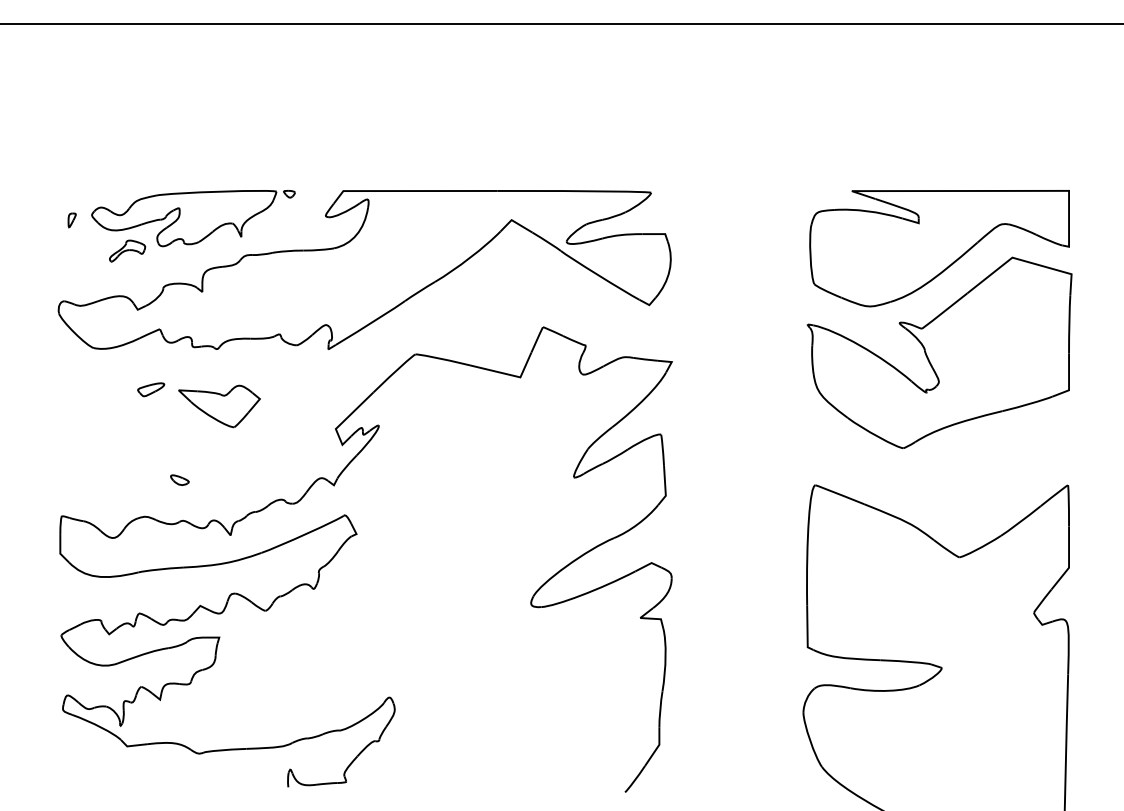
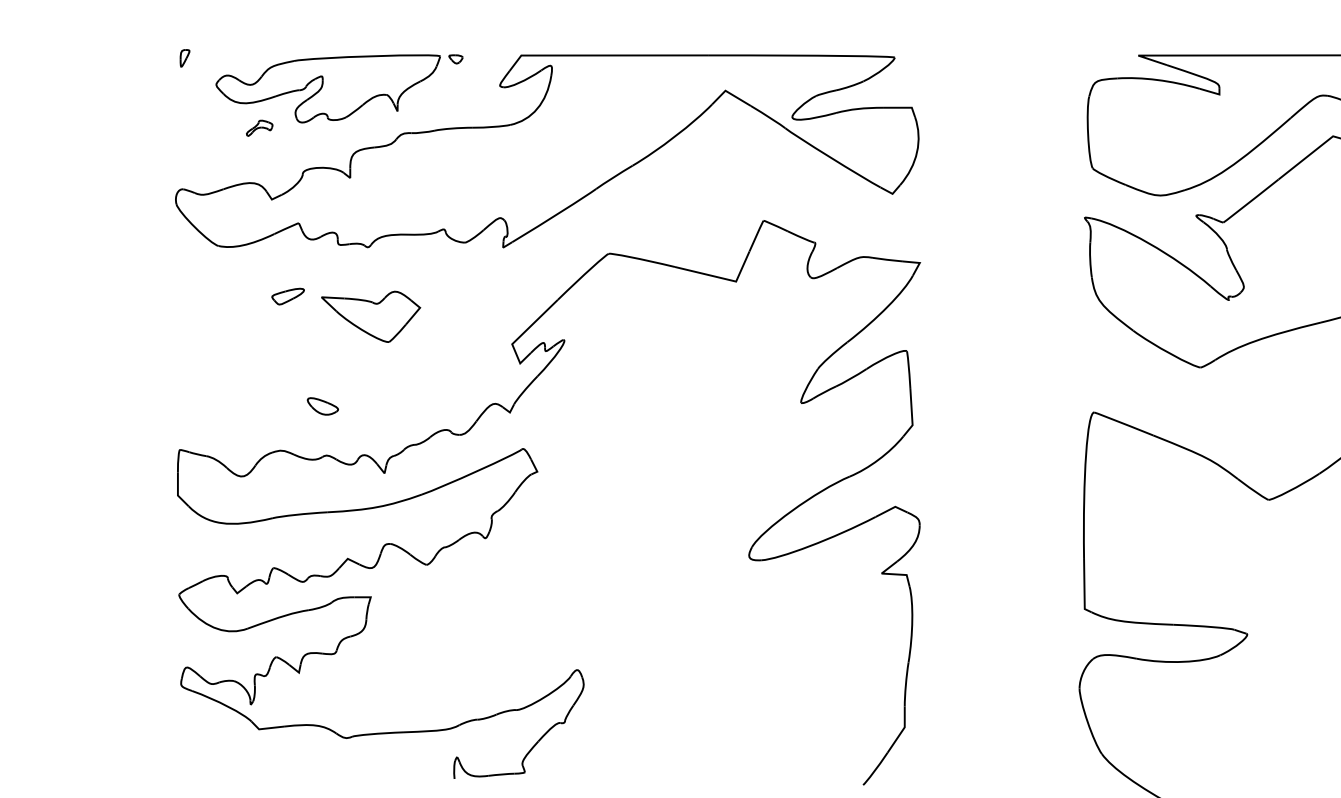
part: (71, 220) -> (184, 58), moved
part: (127, 250) -> (259, 127), size x0.6
part: (179, 479) -> (322, 405), size x1.4

